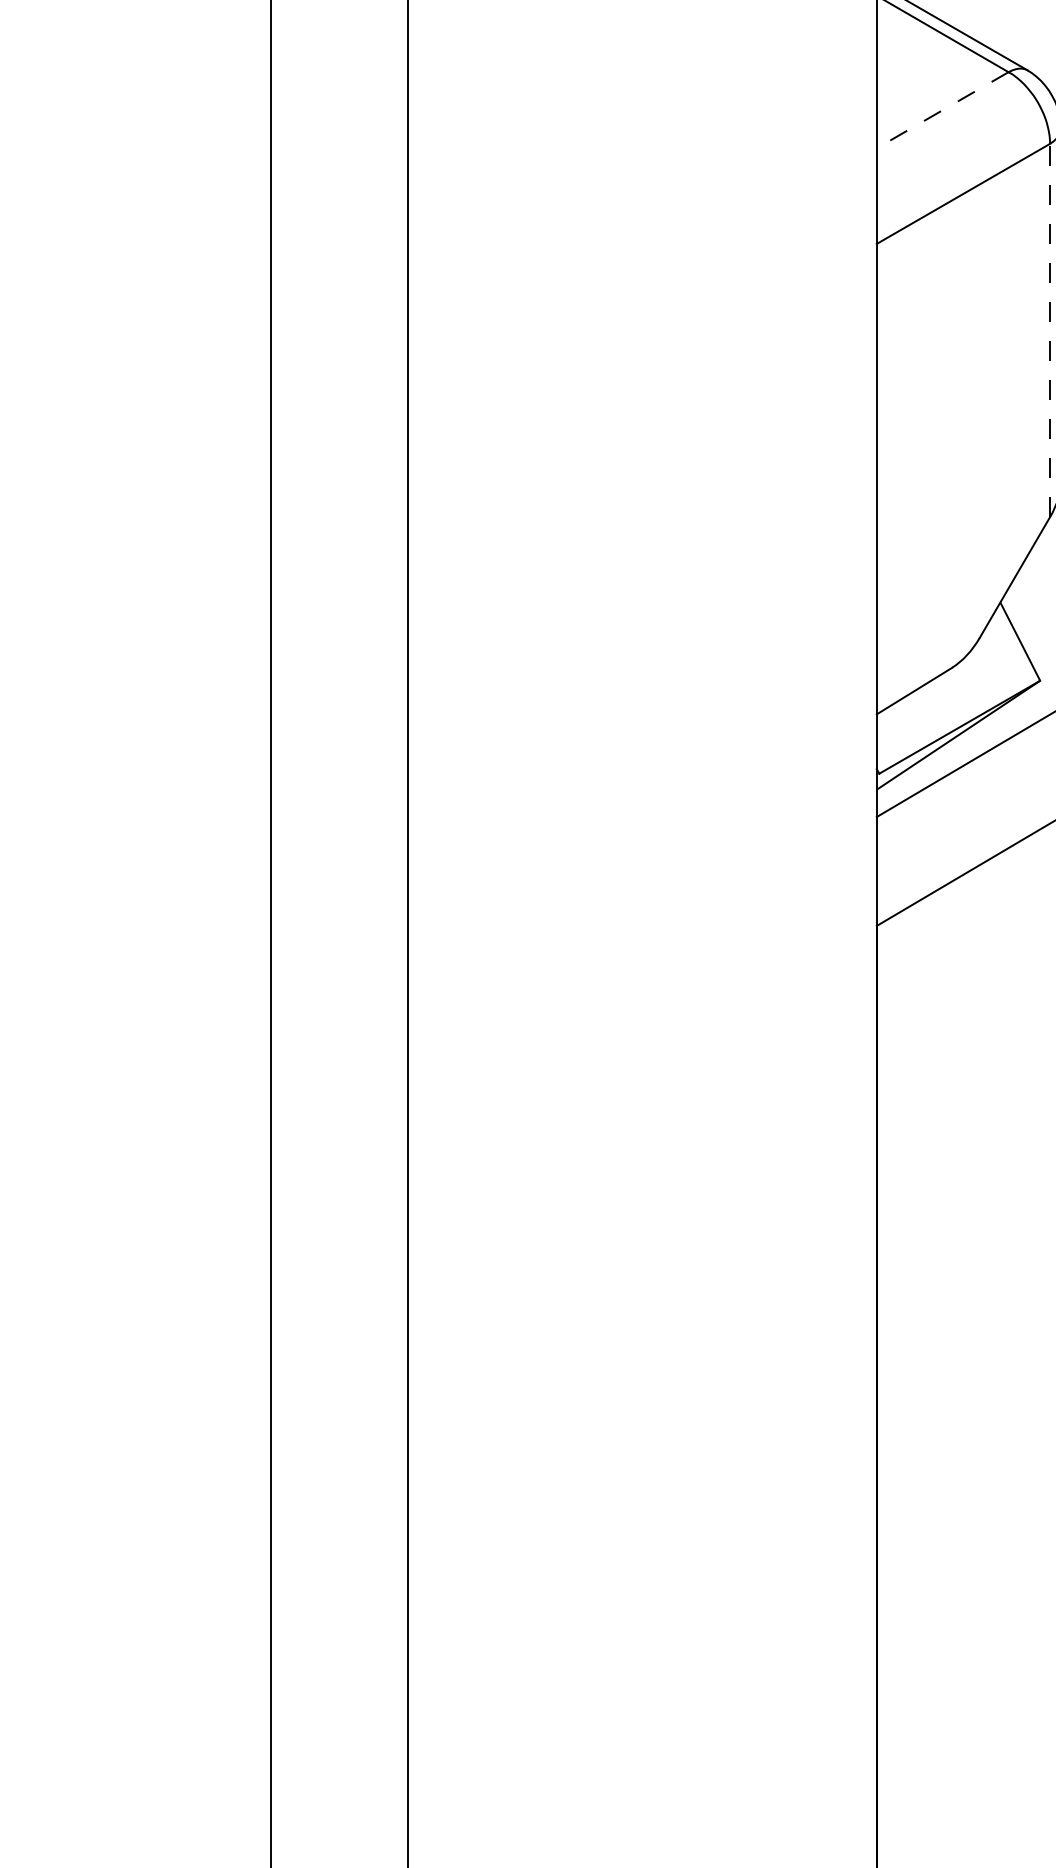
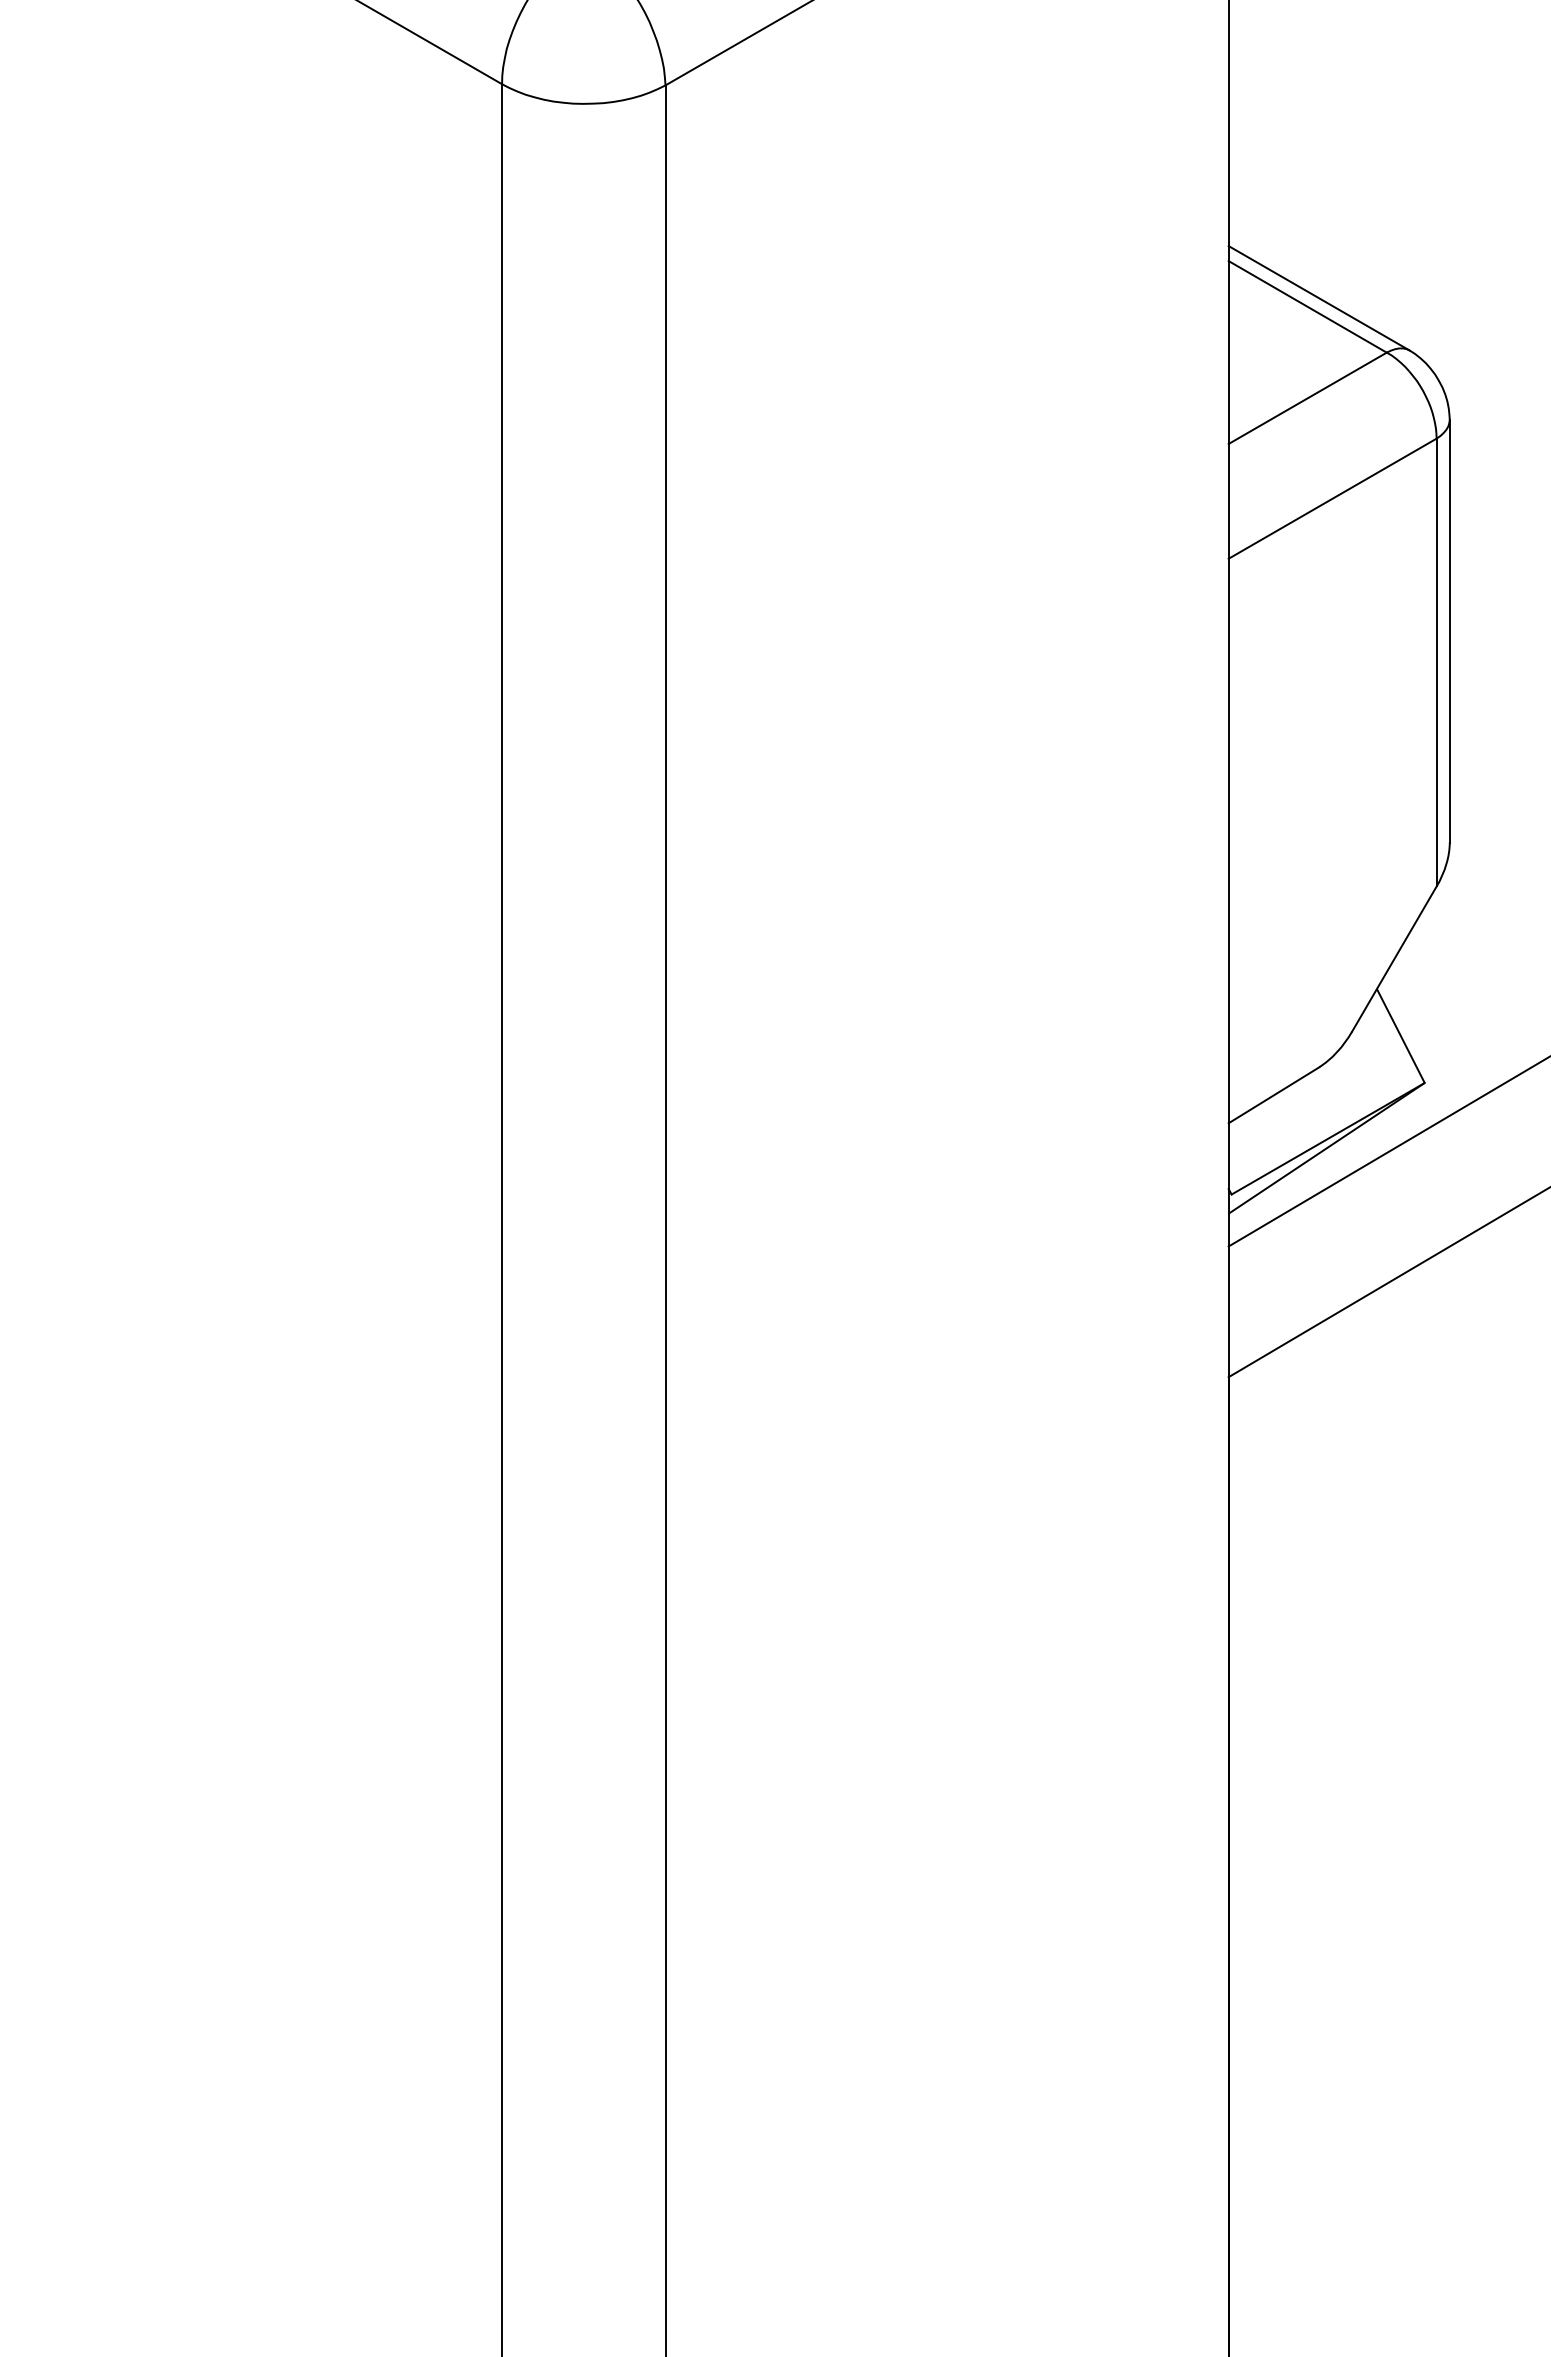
line: (942, 110) -> (1307, 398), dashed -> solid
line: (1050, 330) -> (1436, 662), dashed -> solid

